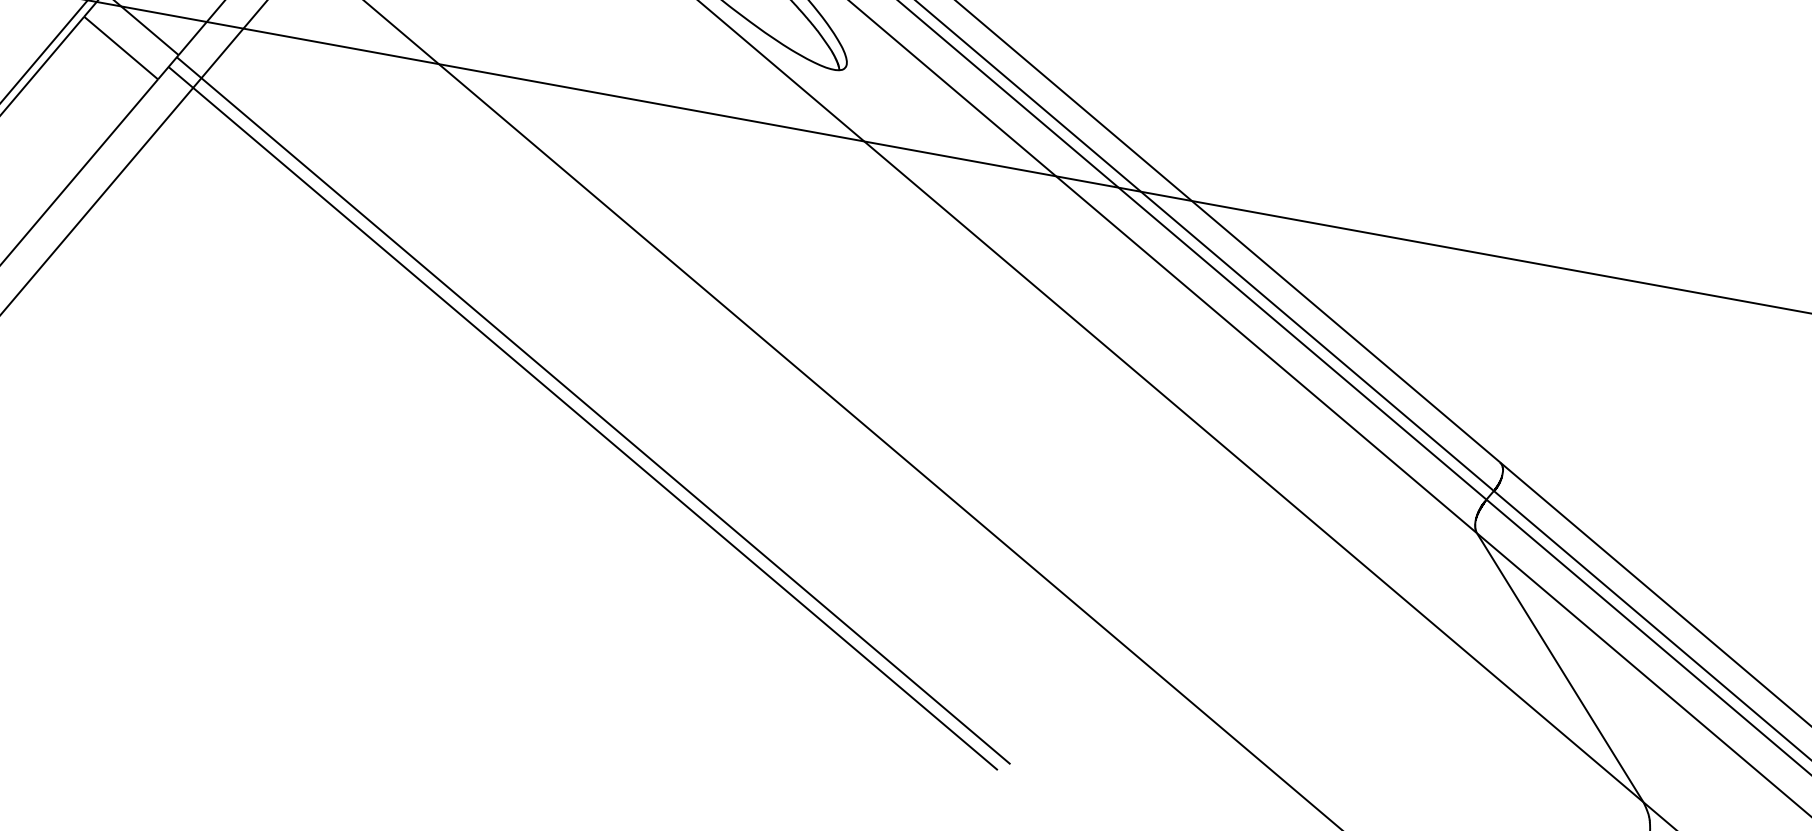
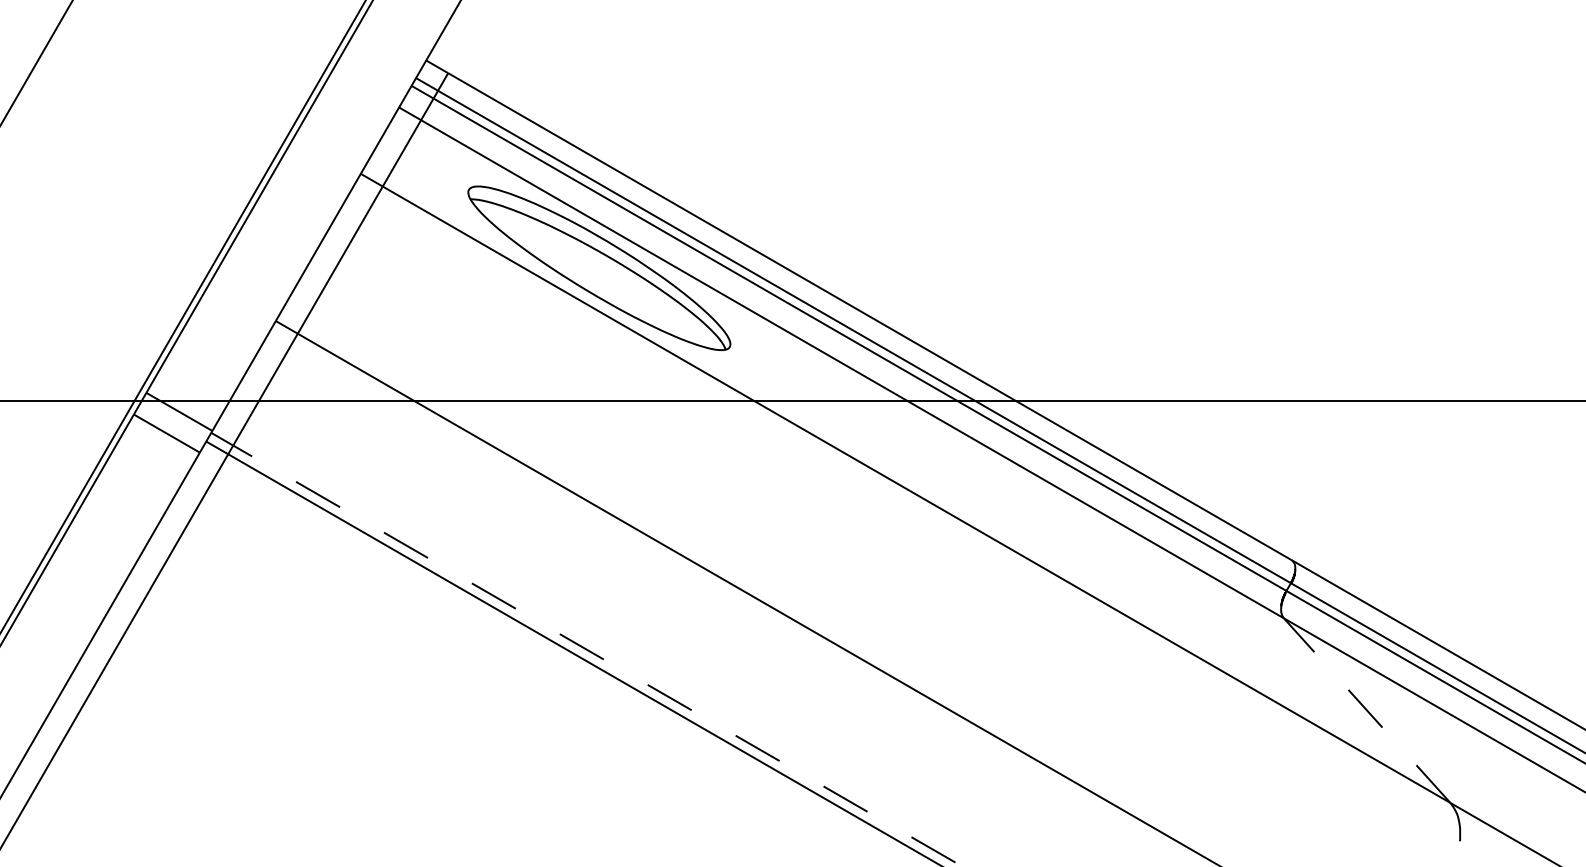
line: (606, 421) -> (594, 654), solid -> dashed
line: (1559, 667) -> (1366, 710), solid -> dashed

